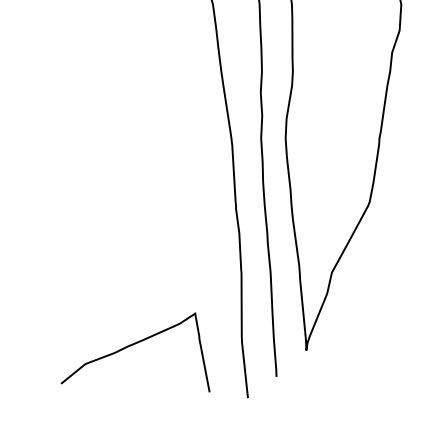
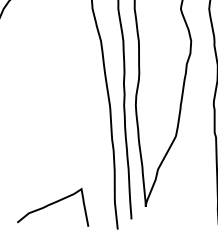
curve: (136, 345) -> (53, 204), moved

